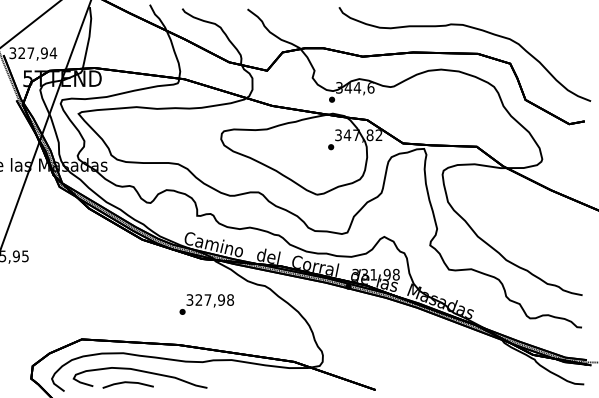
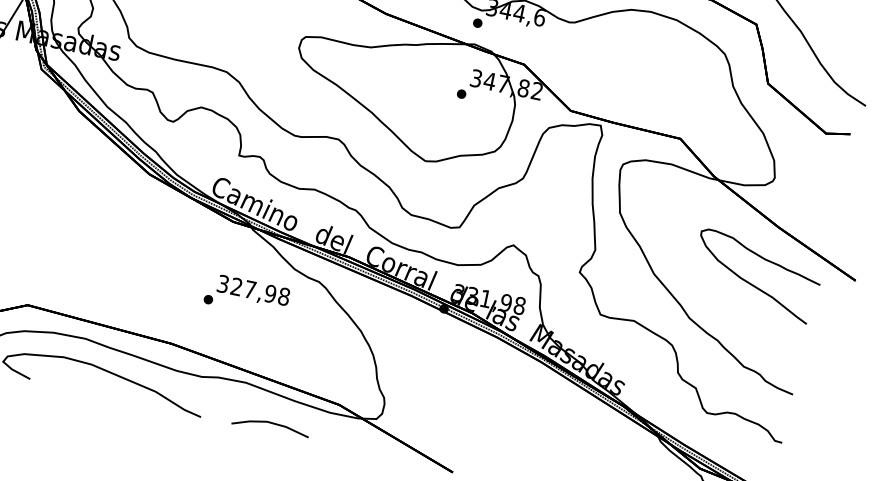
curve: (542, 229) -> (753, 283), added
text: (206, 304) -> (246, 295), moved
line: (127, 383) -> (270, 424), moved

